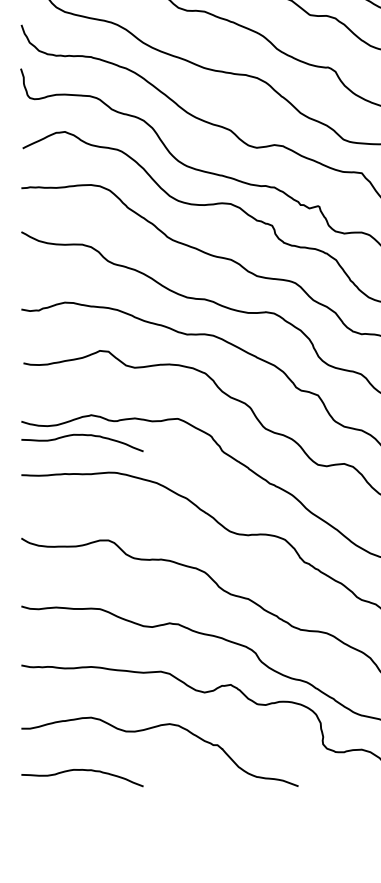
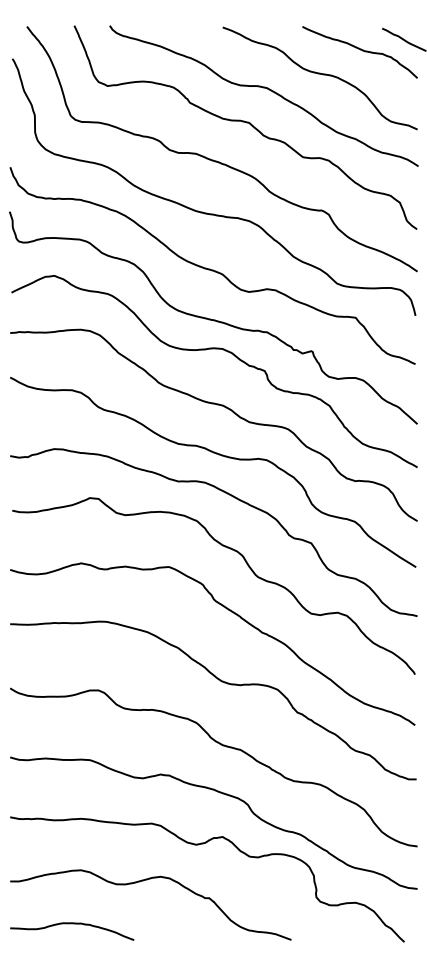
curve: (82, 436) -> (72, 584), removed

